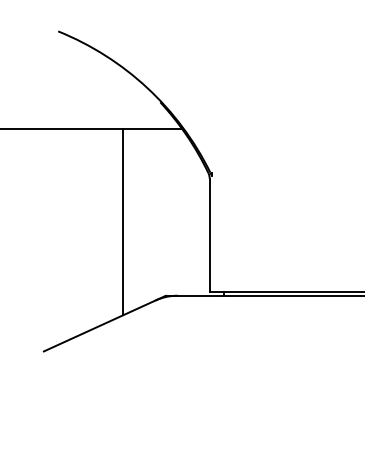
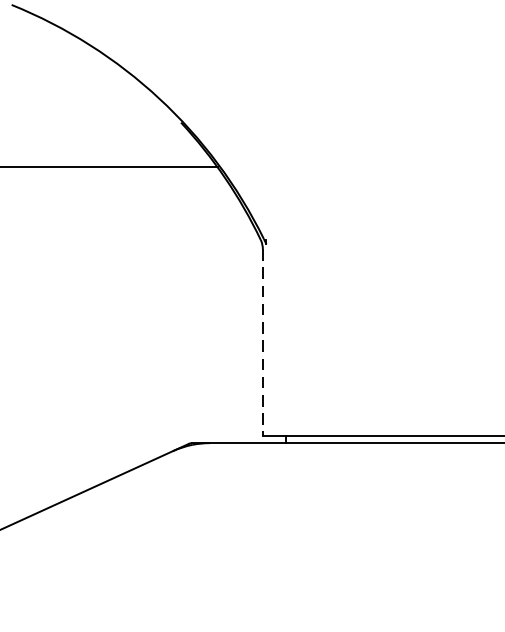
line: (123, 222) -> (119, 321), removed
line: (209, 235) -> (262, 343), solid -> dashed

